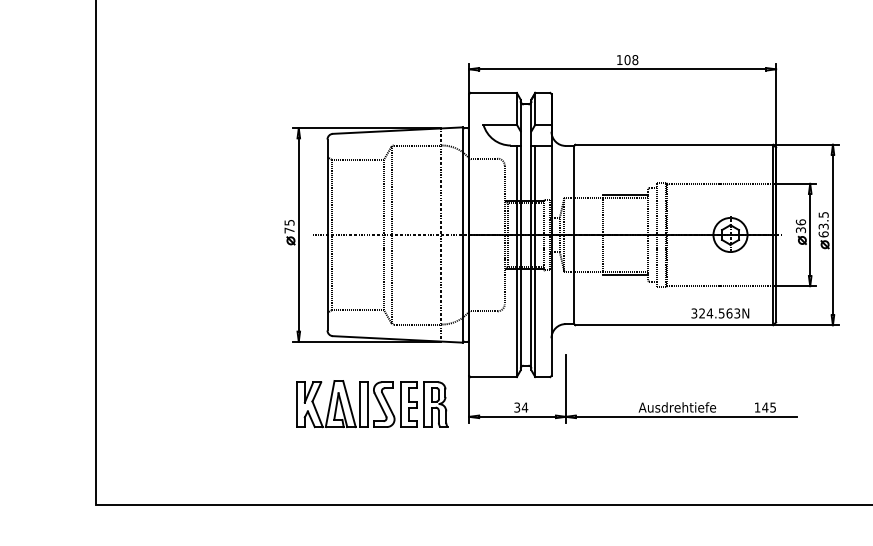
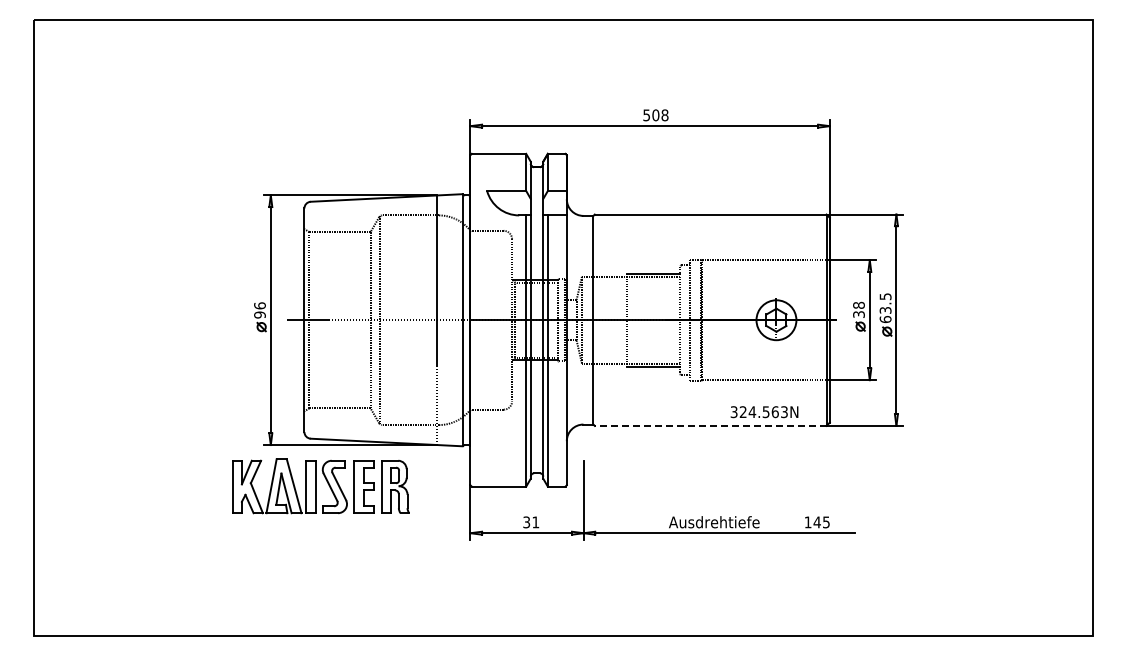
text: (619, 60) -> (646, 115), 108 -> 508
text: (800, 221) -> (858, 304), 36 -> 38
text: (289, 226) -> (259, 310), 75 -> 96
line: (674, 324) -> (710, 425), solid -> dashed
part: (371, 404) -> (320, 486), moved
text: (524, 407) -> (535, 522), 34 -> 31

